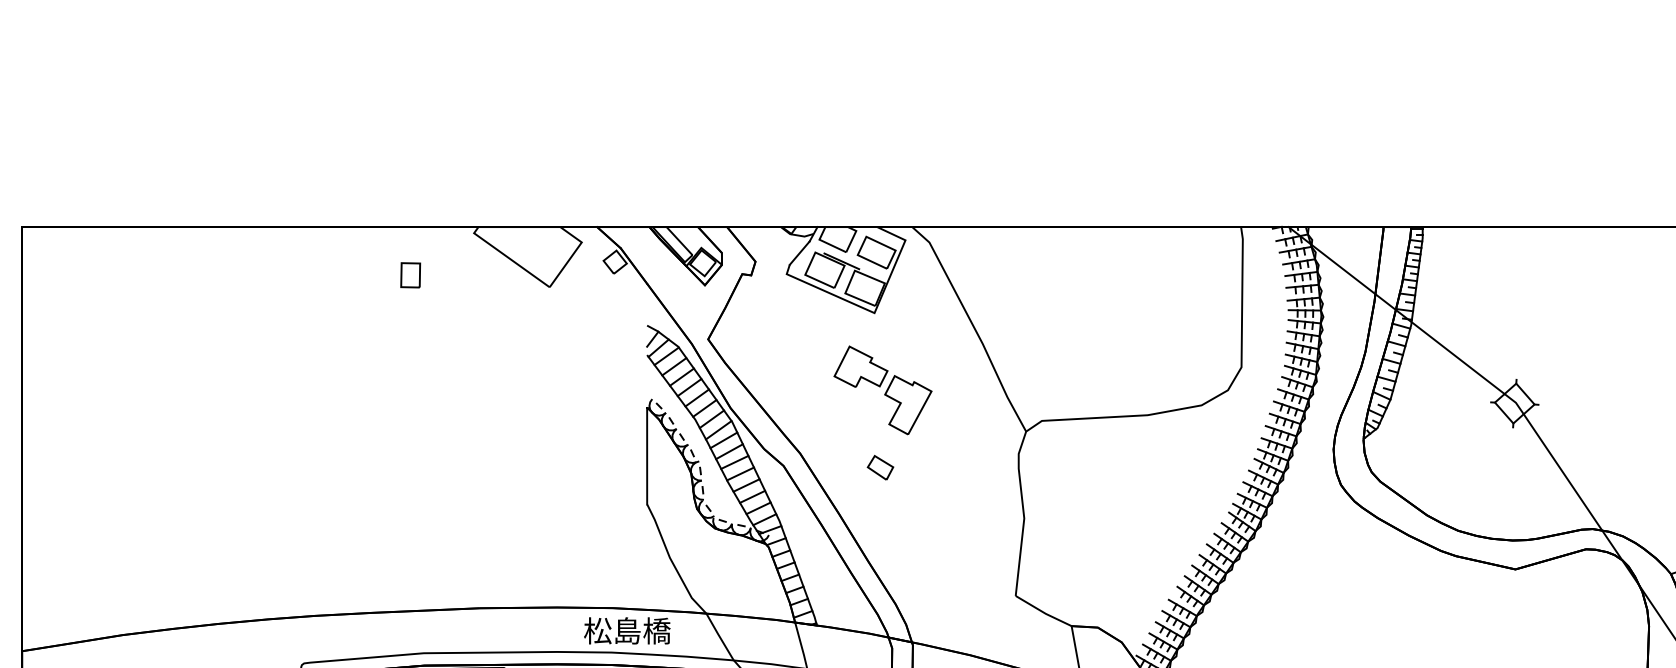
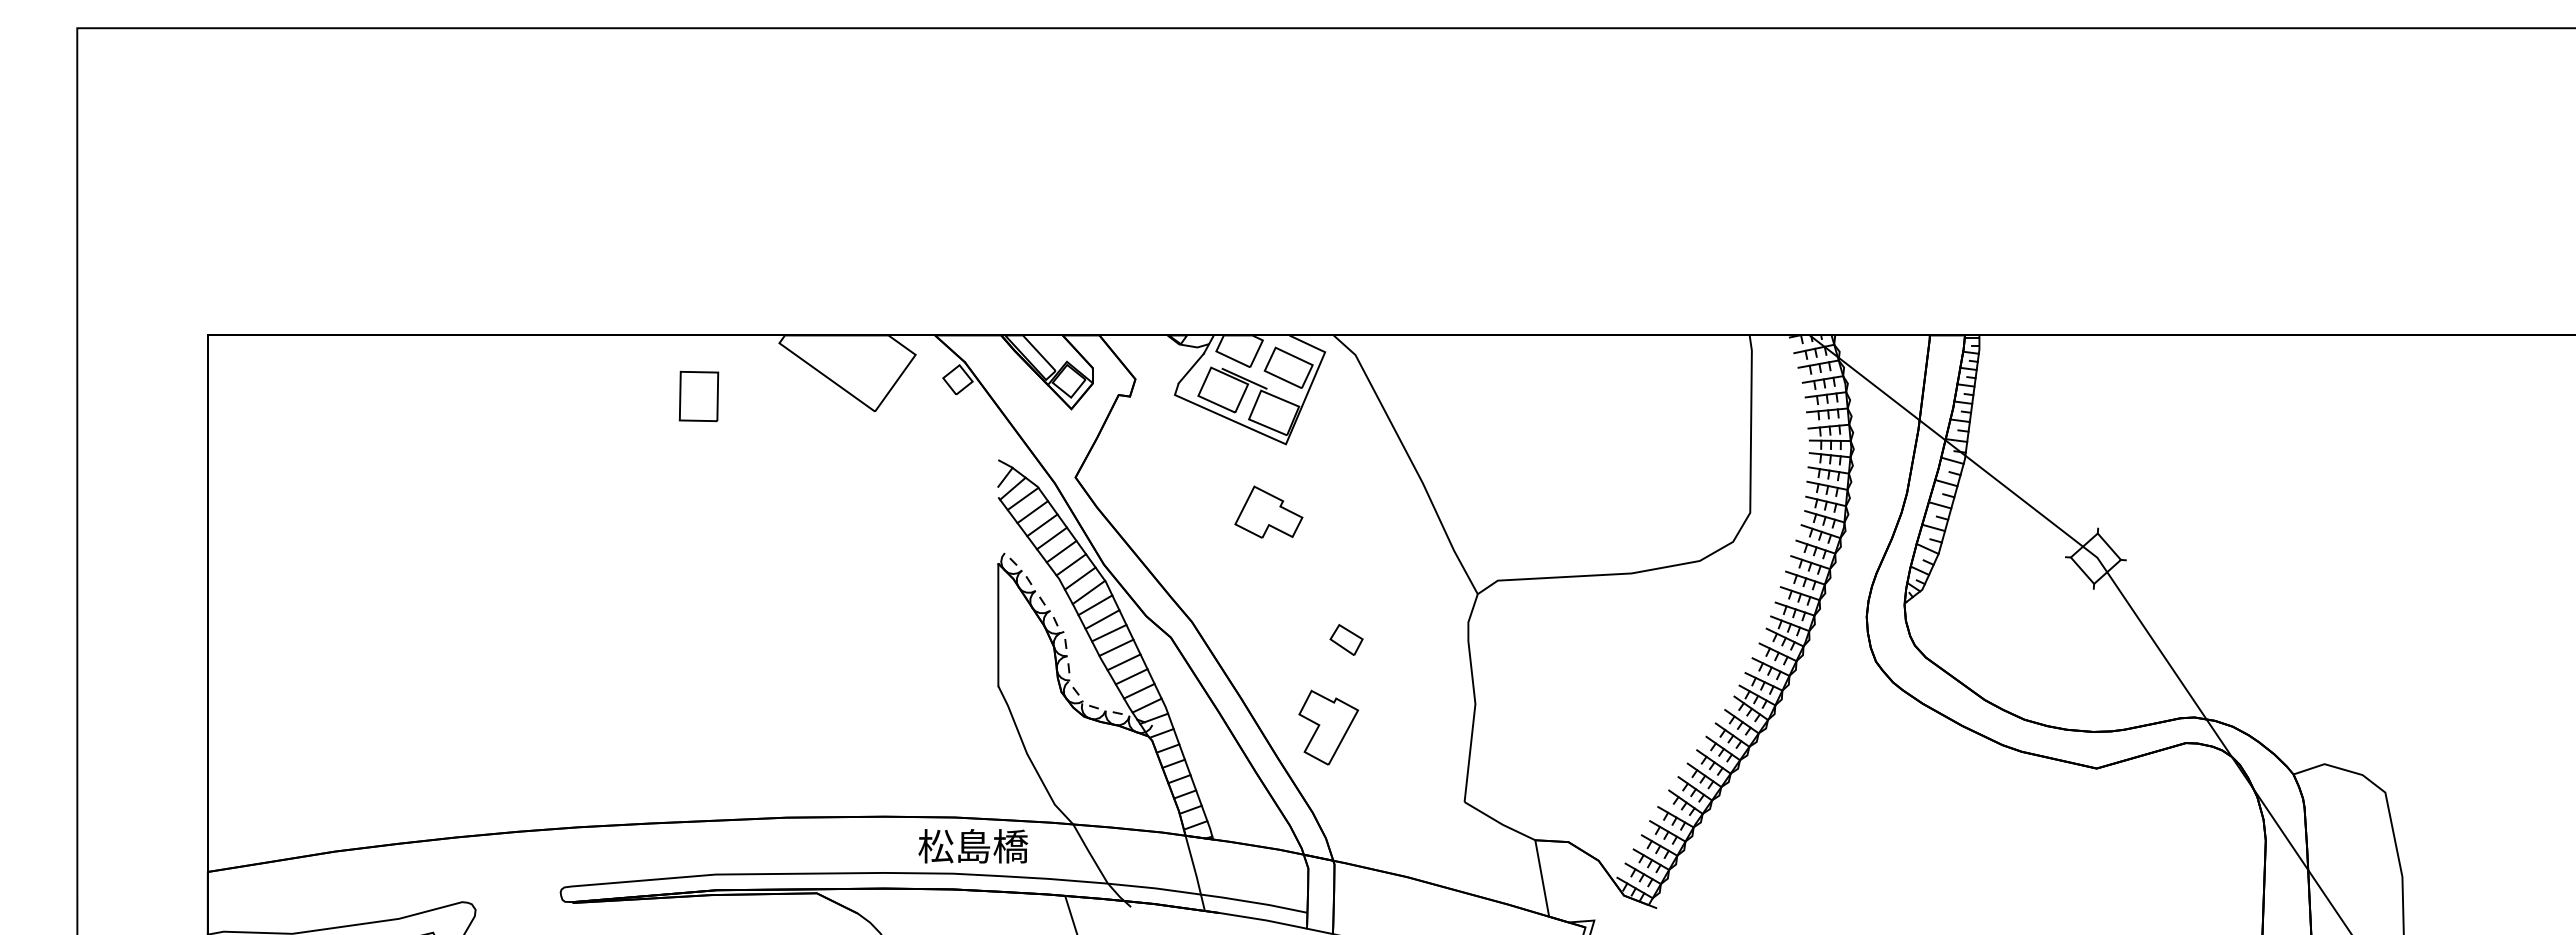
part: (410, 275) -> (699, 396), size x1.6
part: (908, 404) -> (1328, 727), moved
part: (880, 467) -> (1346, 639), moved

